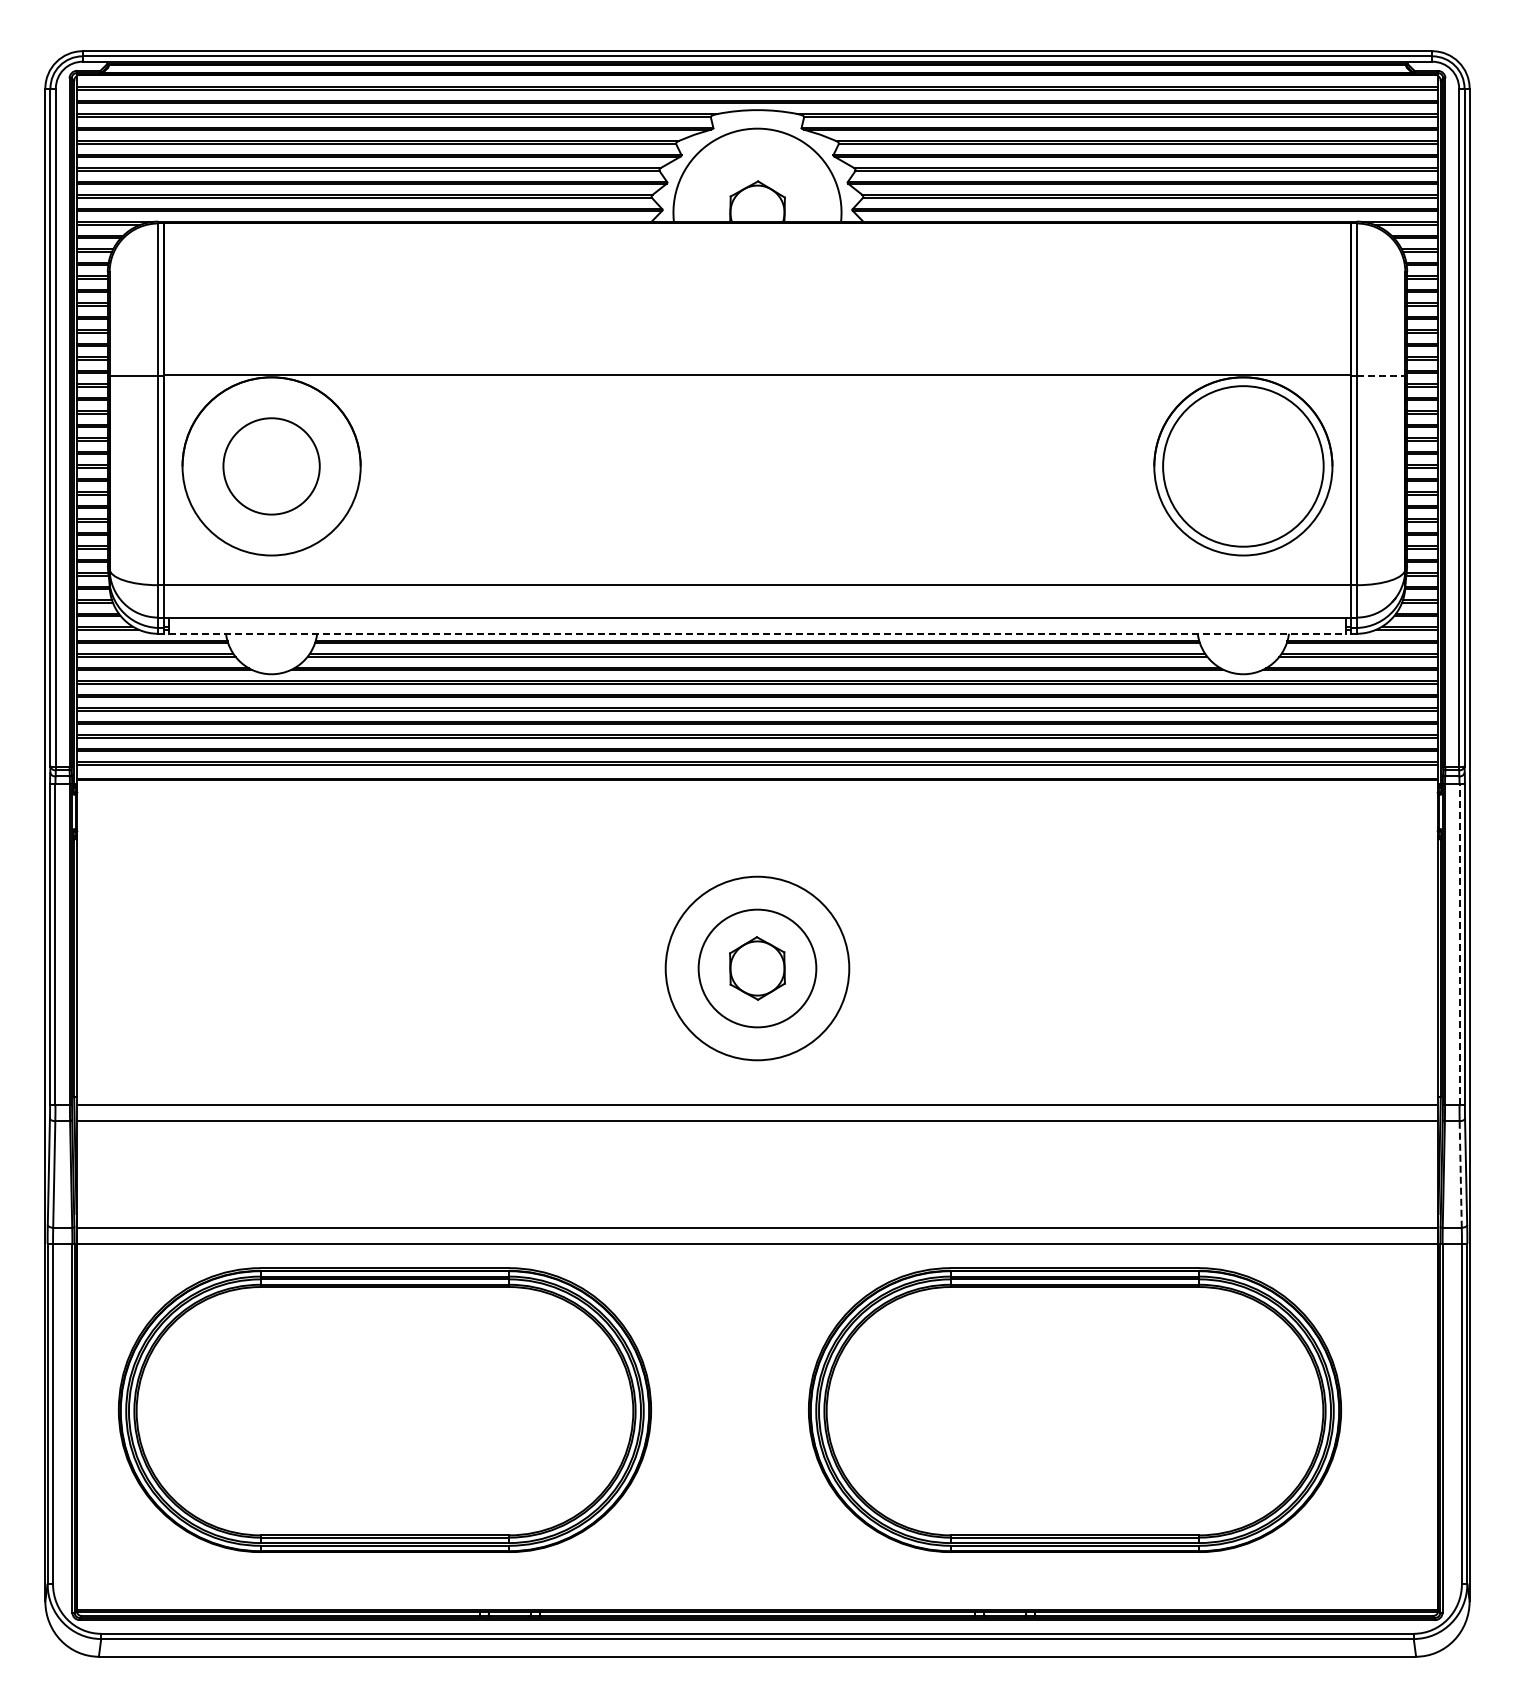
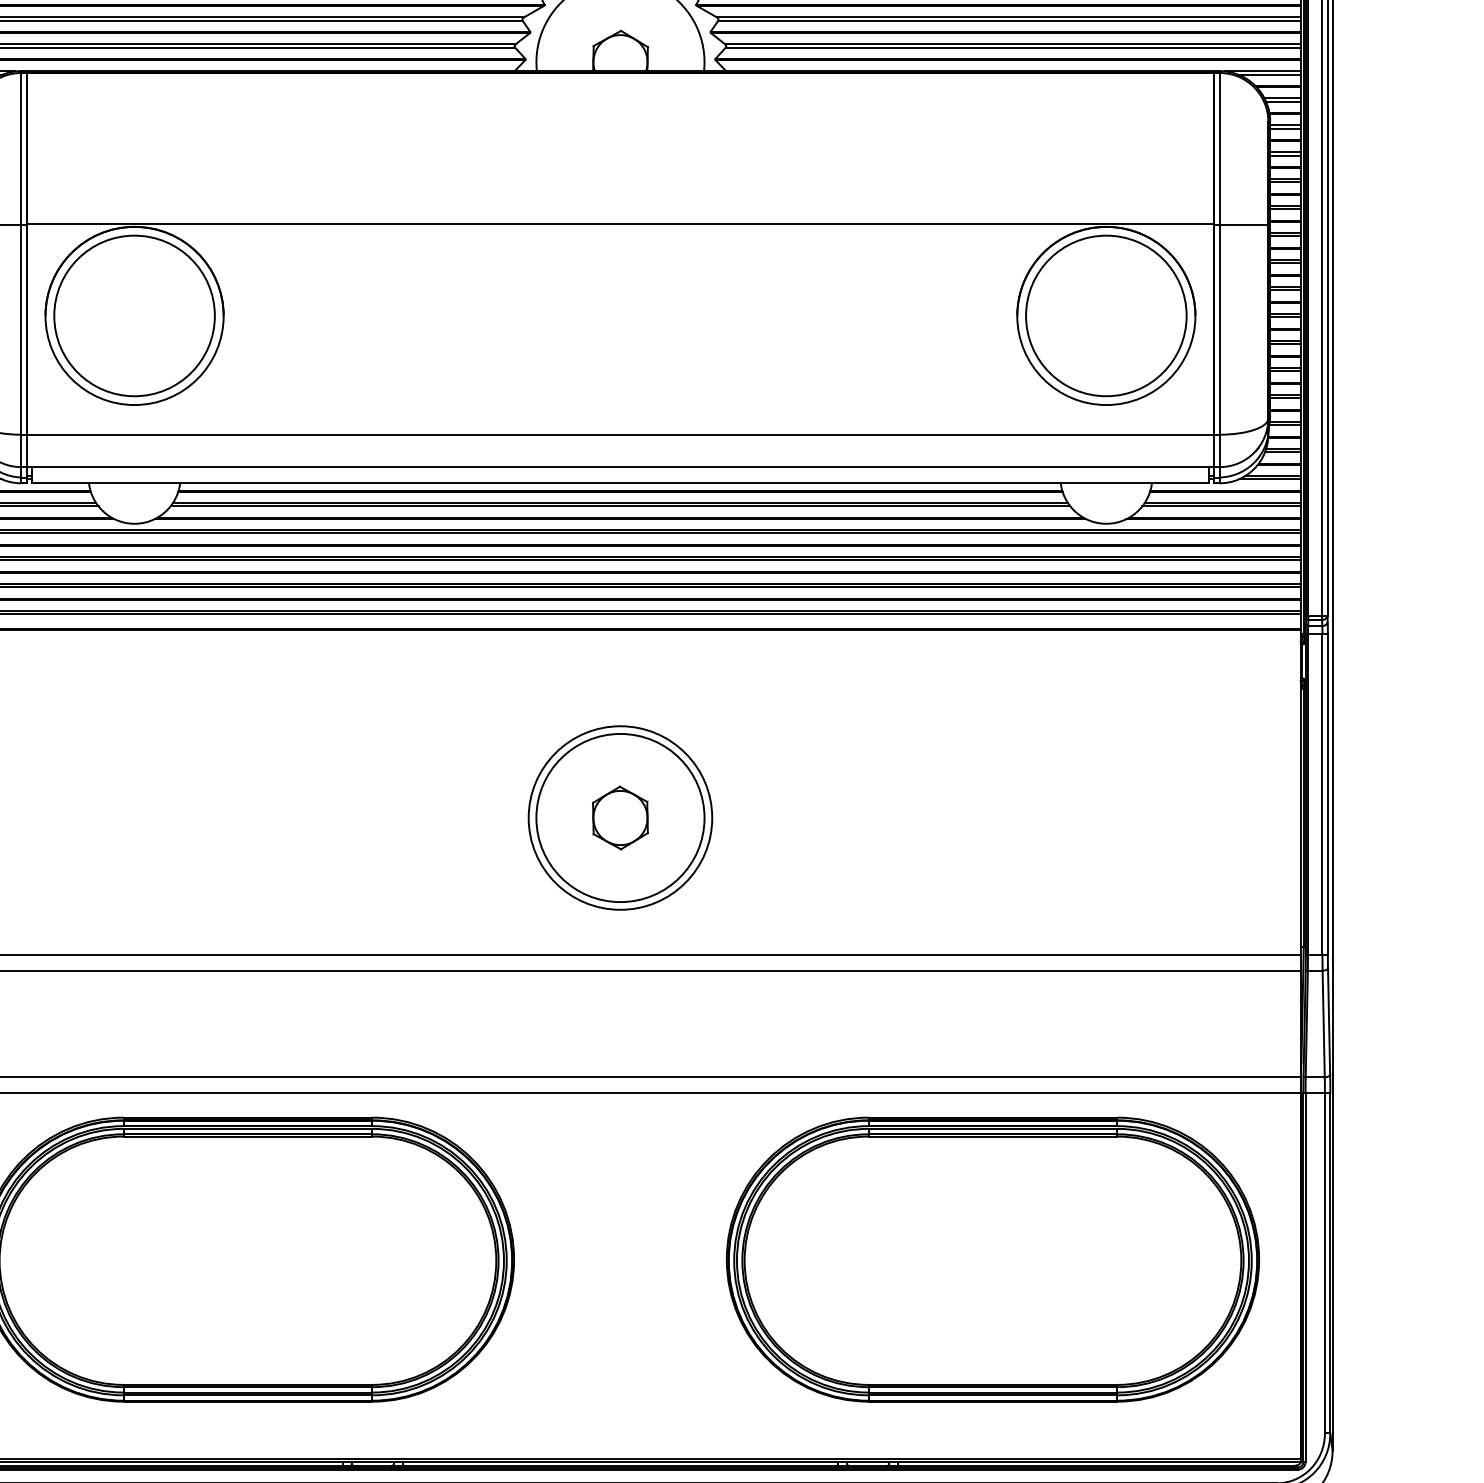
line: (1381, 375) -> (1244, 225), dashed -> solid
circle: (271, 466) -> (134, 316), size x1.67
line: (758, 633) -> (621, 483), dashed -> solid
line: (1459, 944) -> (1322, 794), dashed -> solid
circle: (757, 968) -> (620, 818), size x1.43
line: (1460, 1174) -> (1323, 1024), dashed -> solid
part: (1075, 1409) -> (993, 1259), moved

